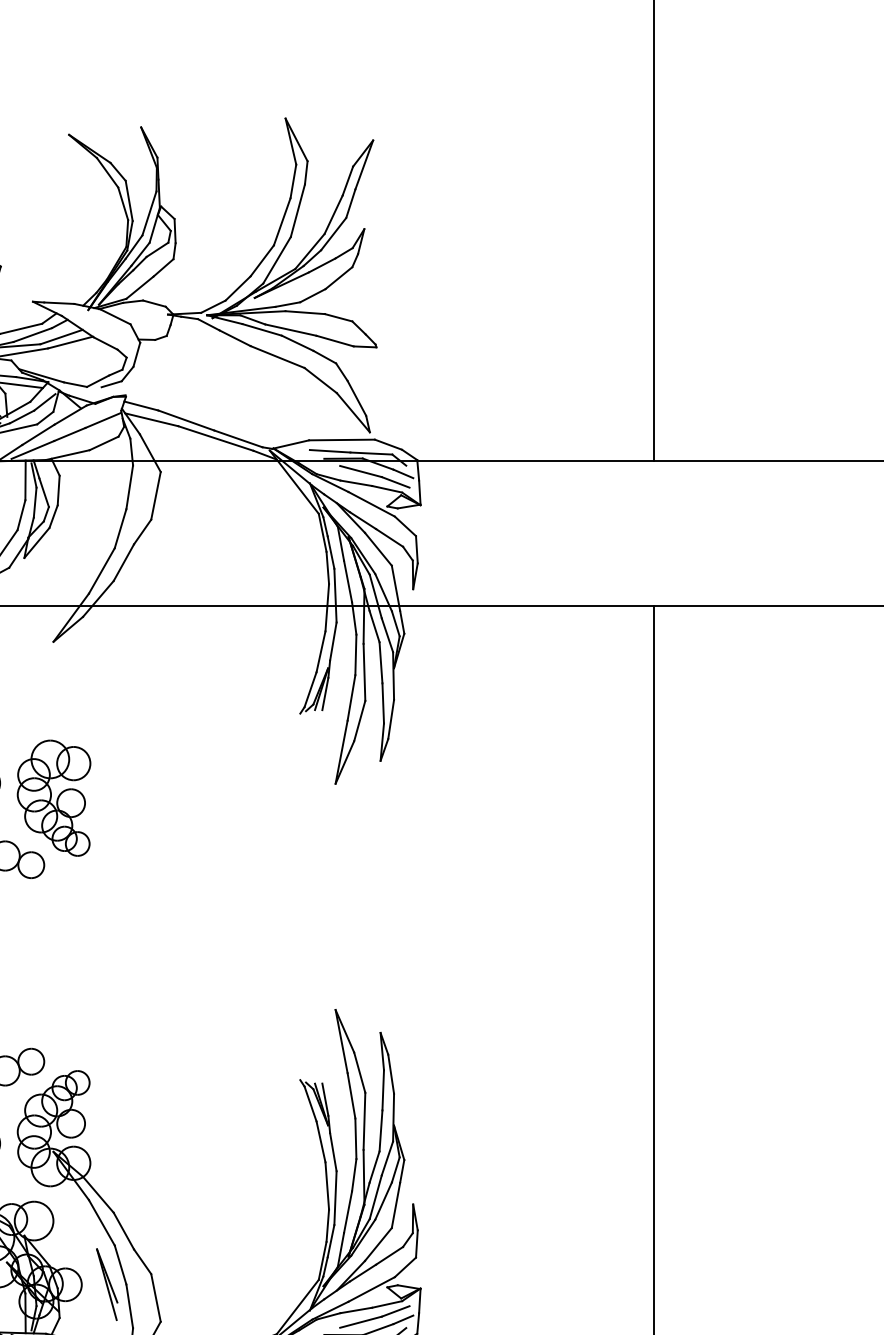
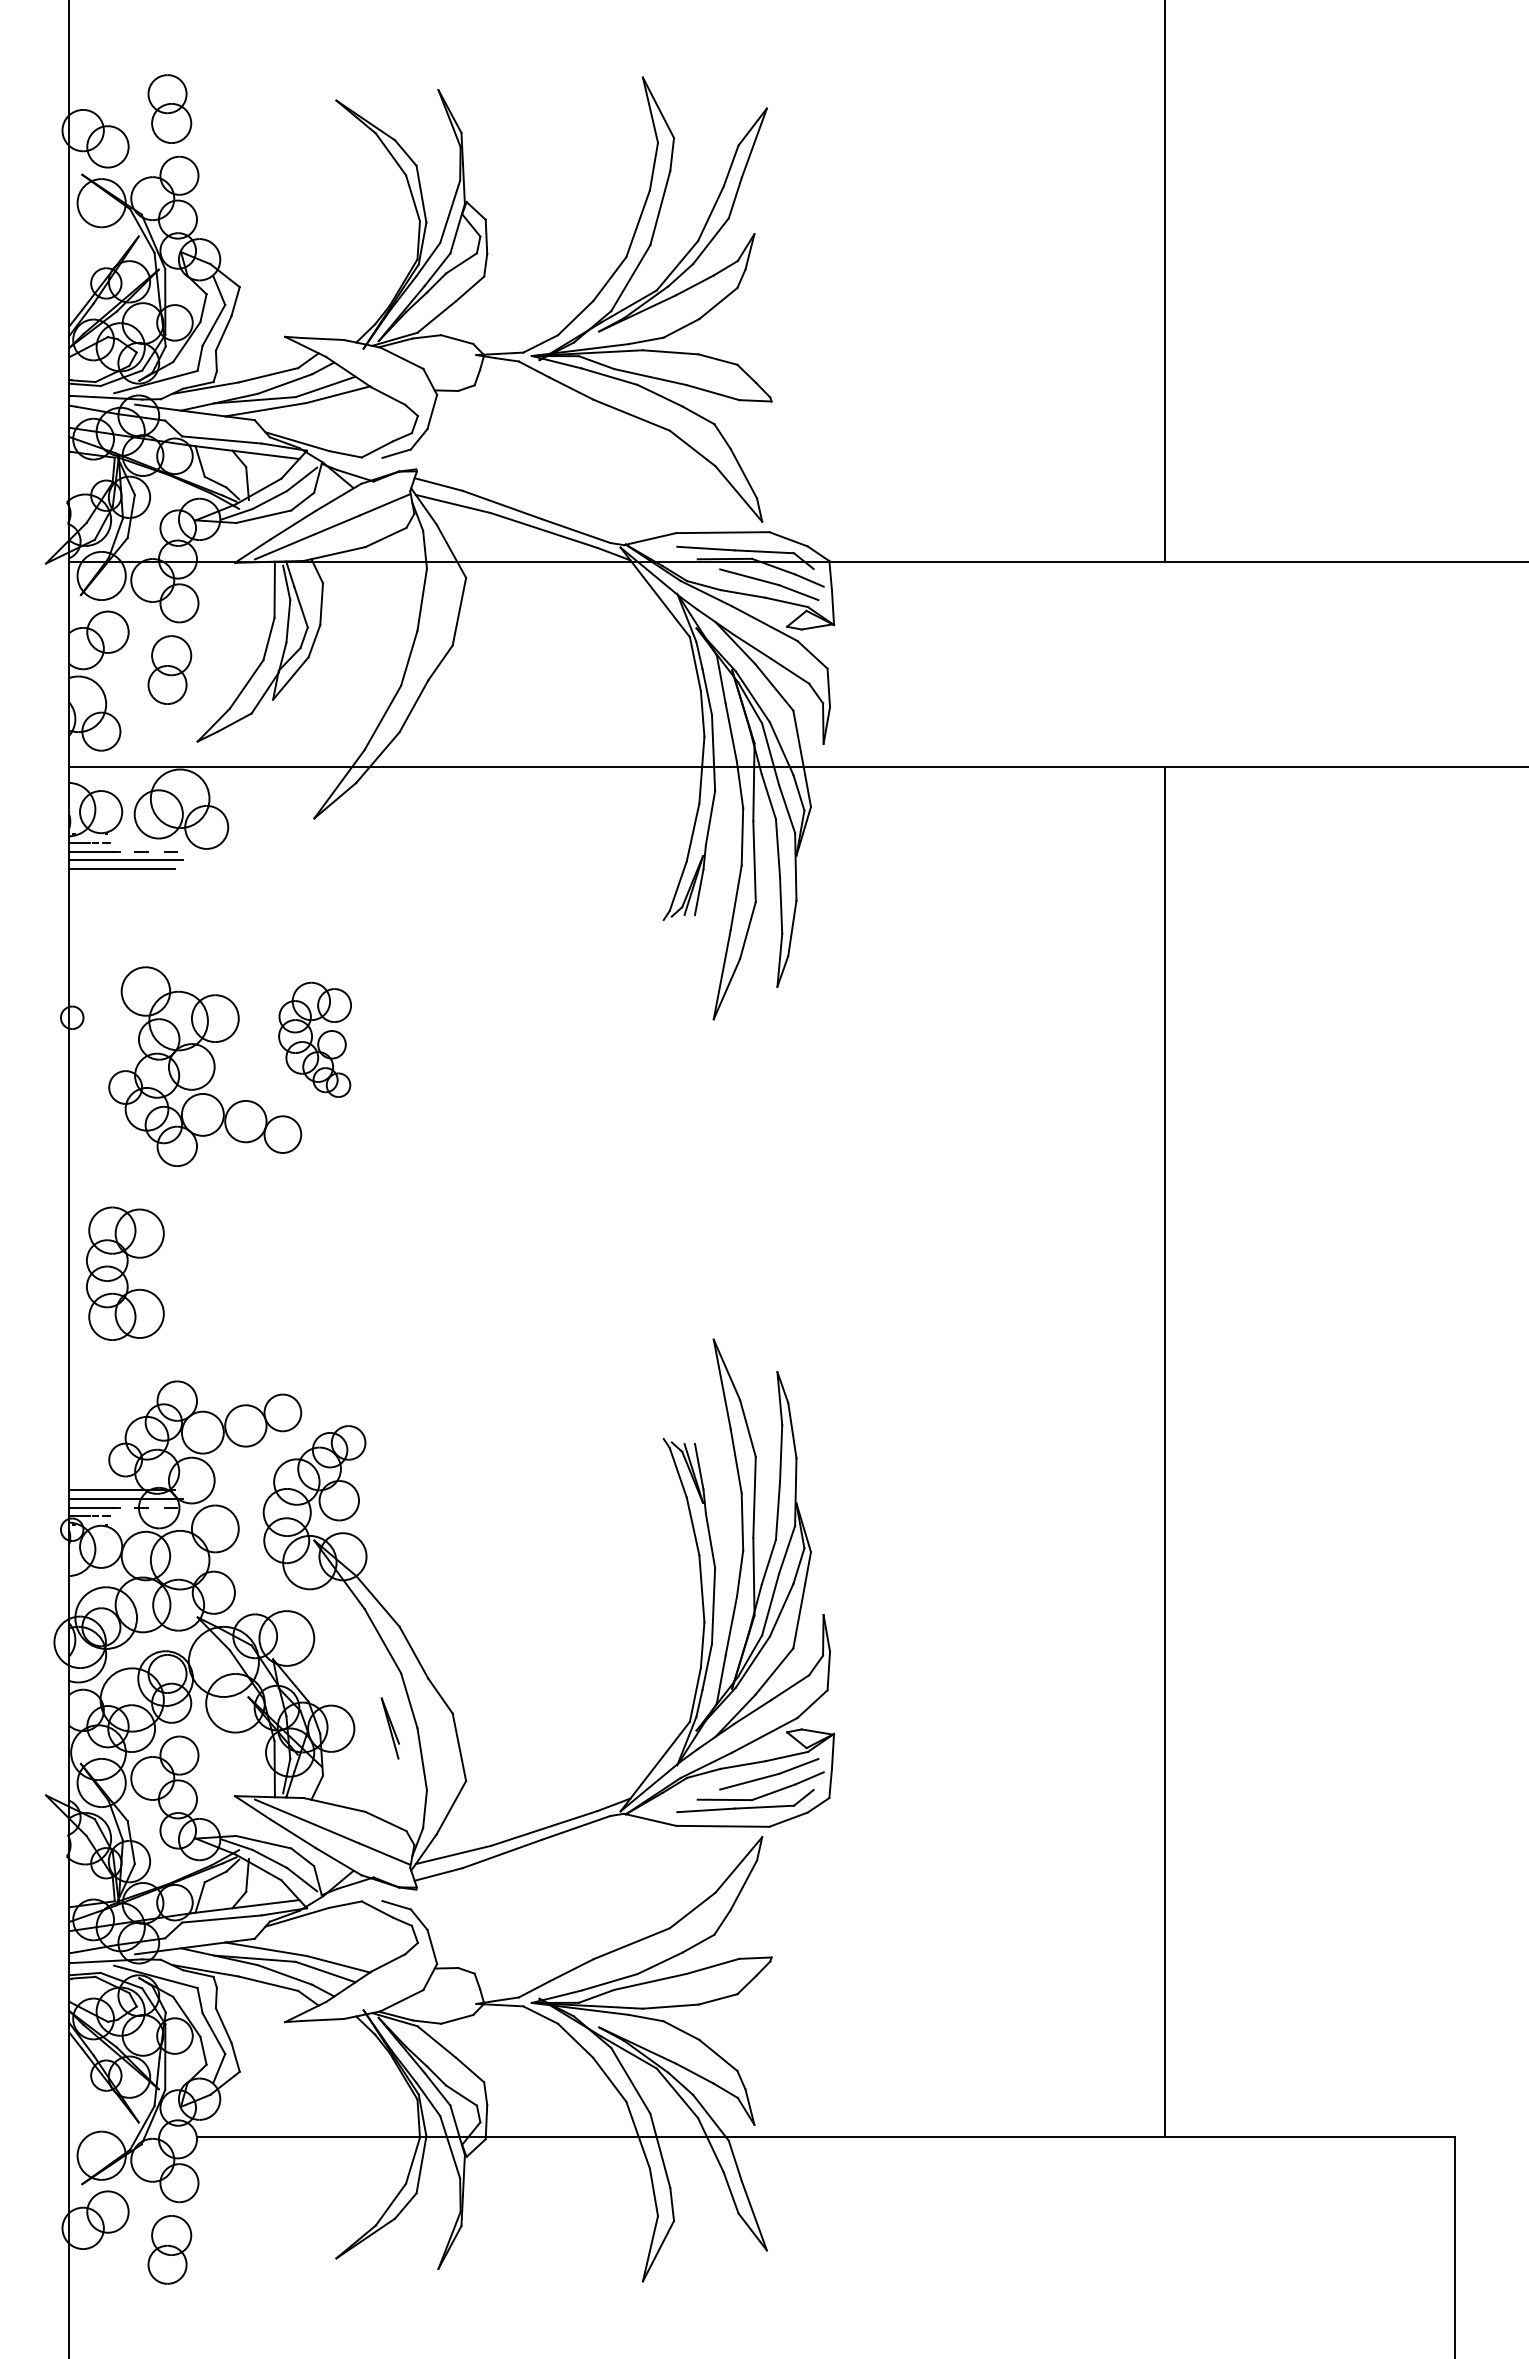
part: (53, 798) -> (314, 1039), size x0.7
part: (107, 1284) -> (390, 1728), size x0.6

